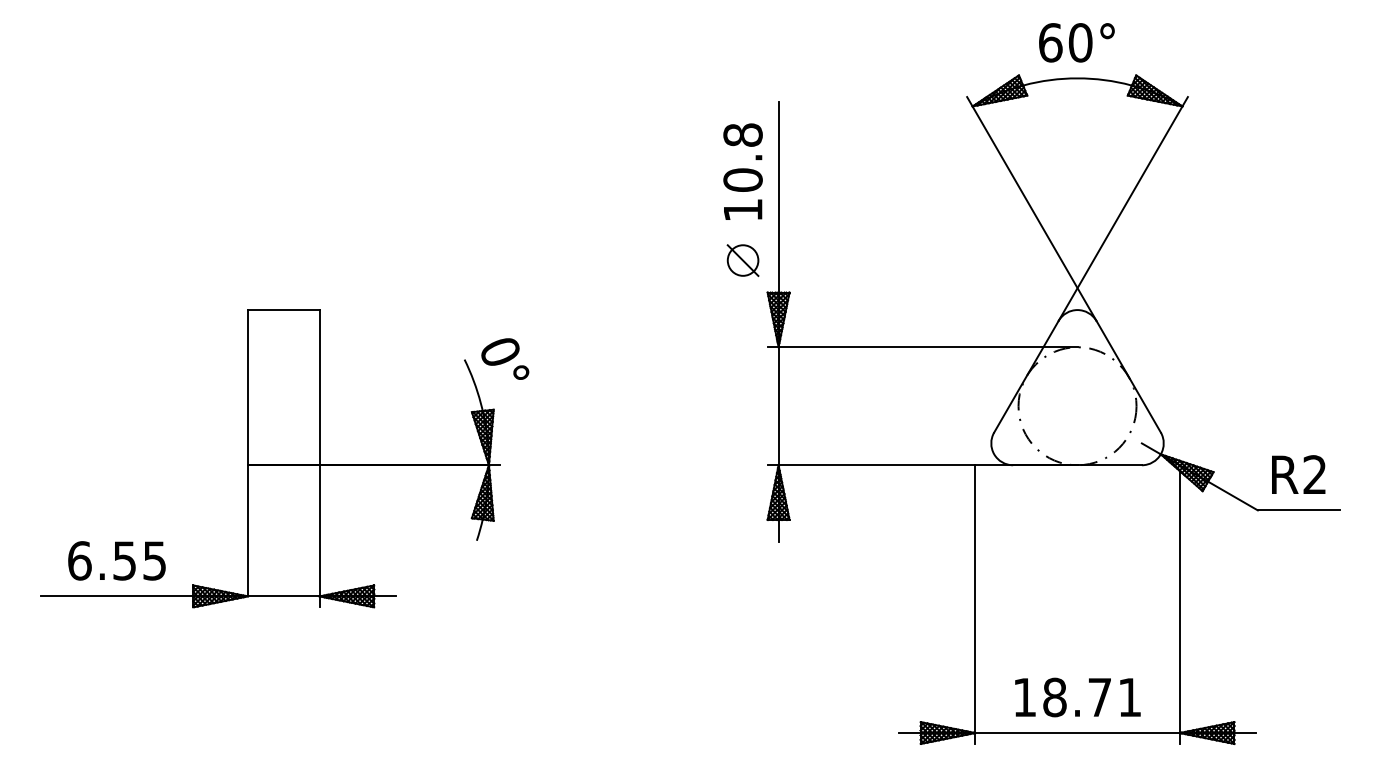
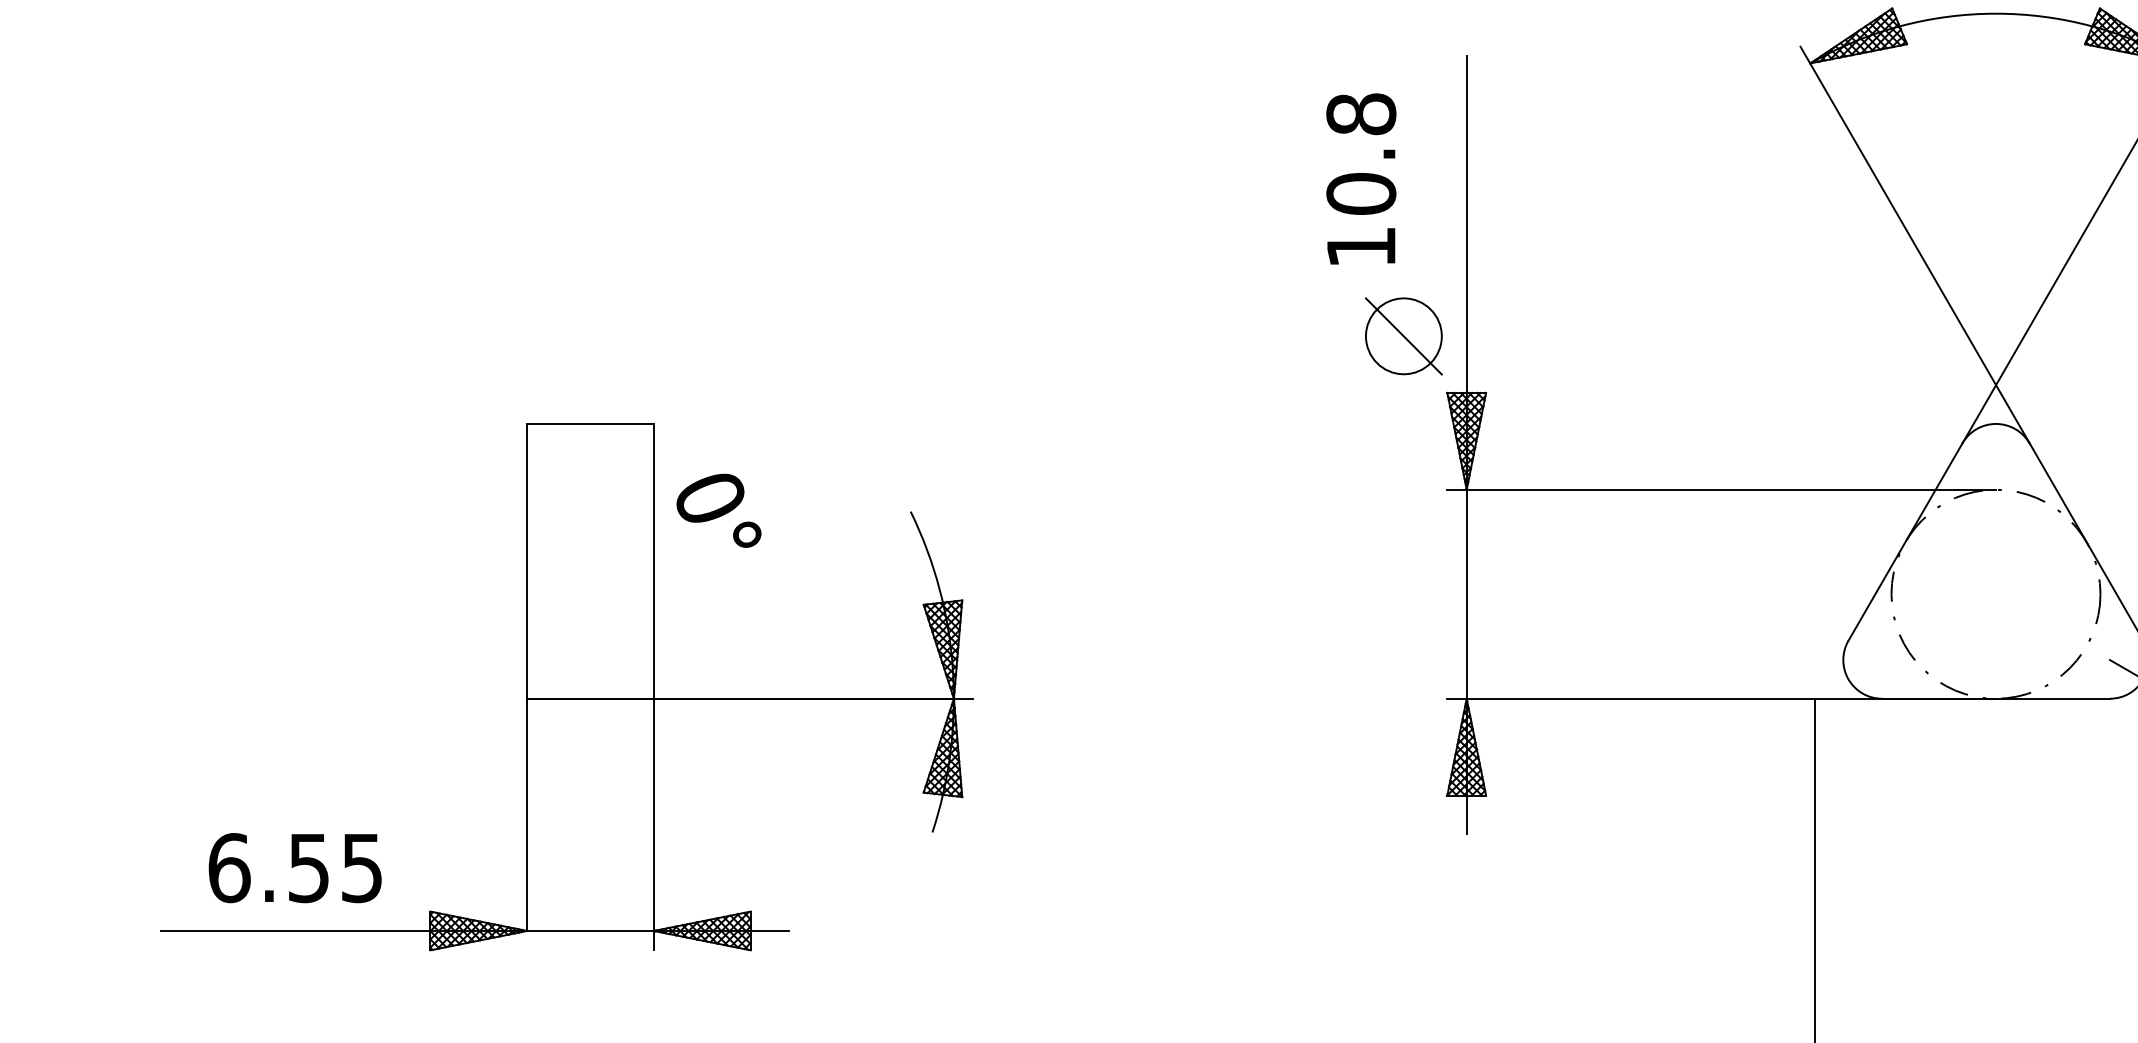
text: (742, 171) -> (1360, 178), moved
part: (742, 260) -> (1402, 336), size x1.4
text: (505, 358) -> (719, 509), moved

